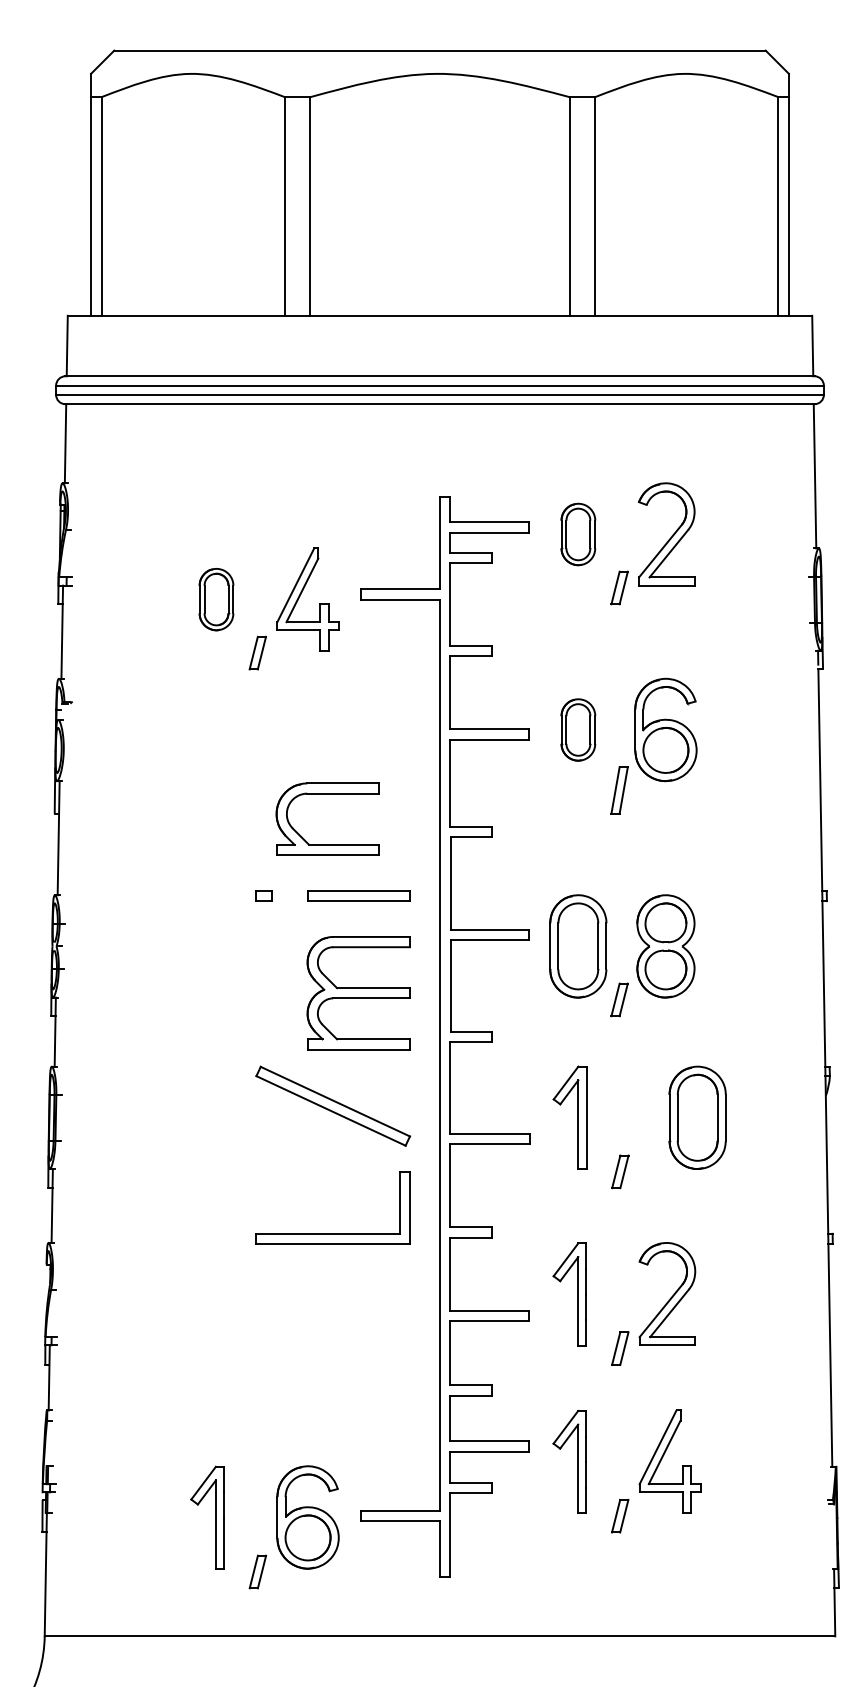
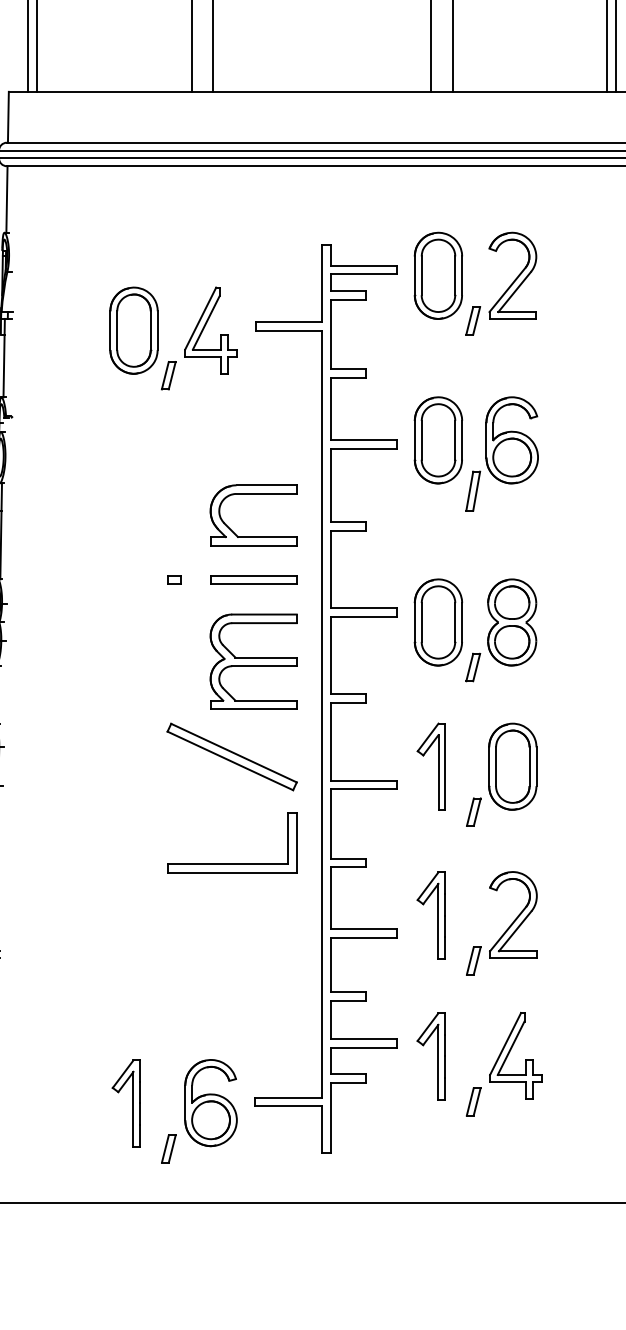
part: (578, 534) -> (438, 275), size x1.67
part: (216, 599) -> (133, 330), size x1.67
part: (578, 729) -> (438, 439), size x1.67
part: (327, 794) -> (253, 494), moved
part: (697, 1117) -> (512, 766), moved

